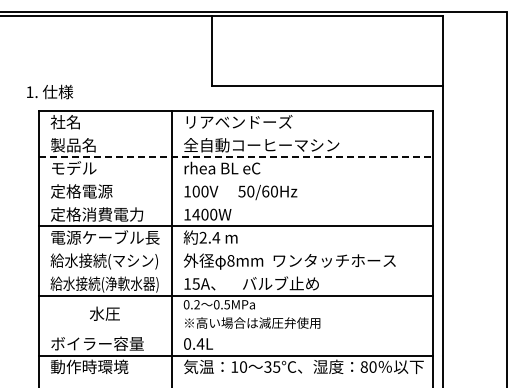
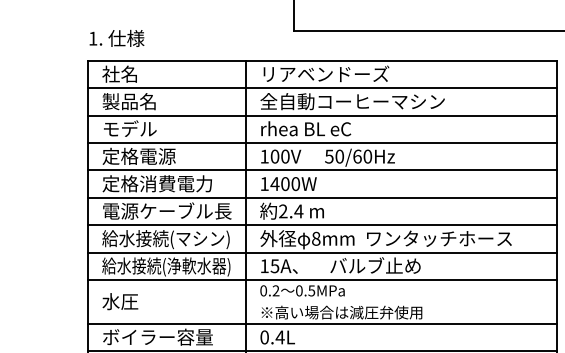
text: (49, 91) -> (116, 37), moved
line: (235, 133) -> (321, 87), added
line: (236, 157) -> (322, 116), dashed -> solid
line: (235, 180) -> (321, 143), added
line: (235, 203) -> (321, 170), added
line: (235, 249) -> (321, 225), added
line: (235, 272) -> (321, 252), added
text: (104, 313) -> (119, 301), moved
line: (235, 332) -> (321, 323), added

